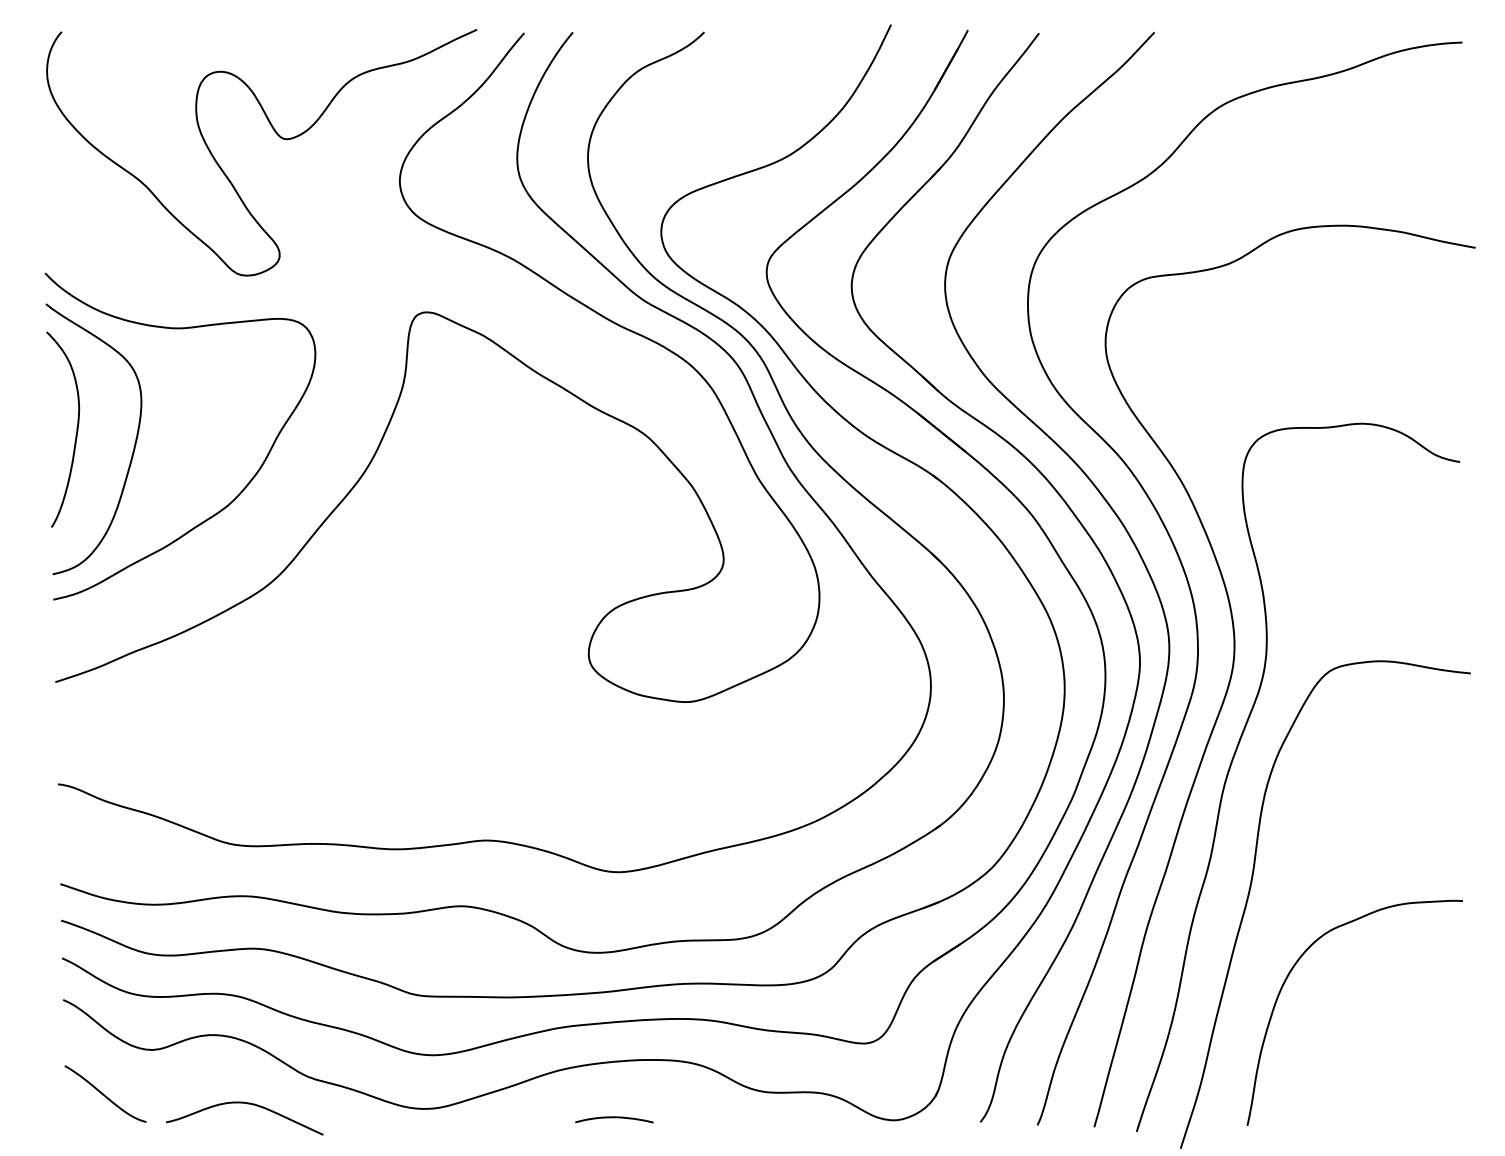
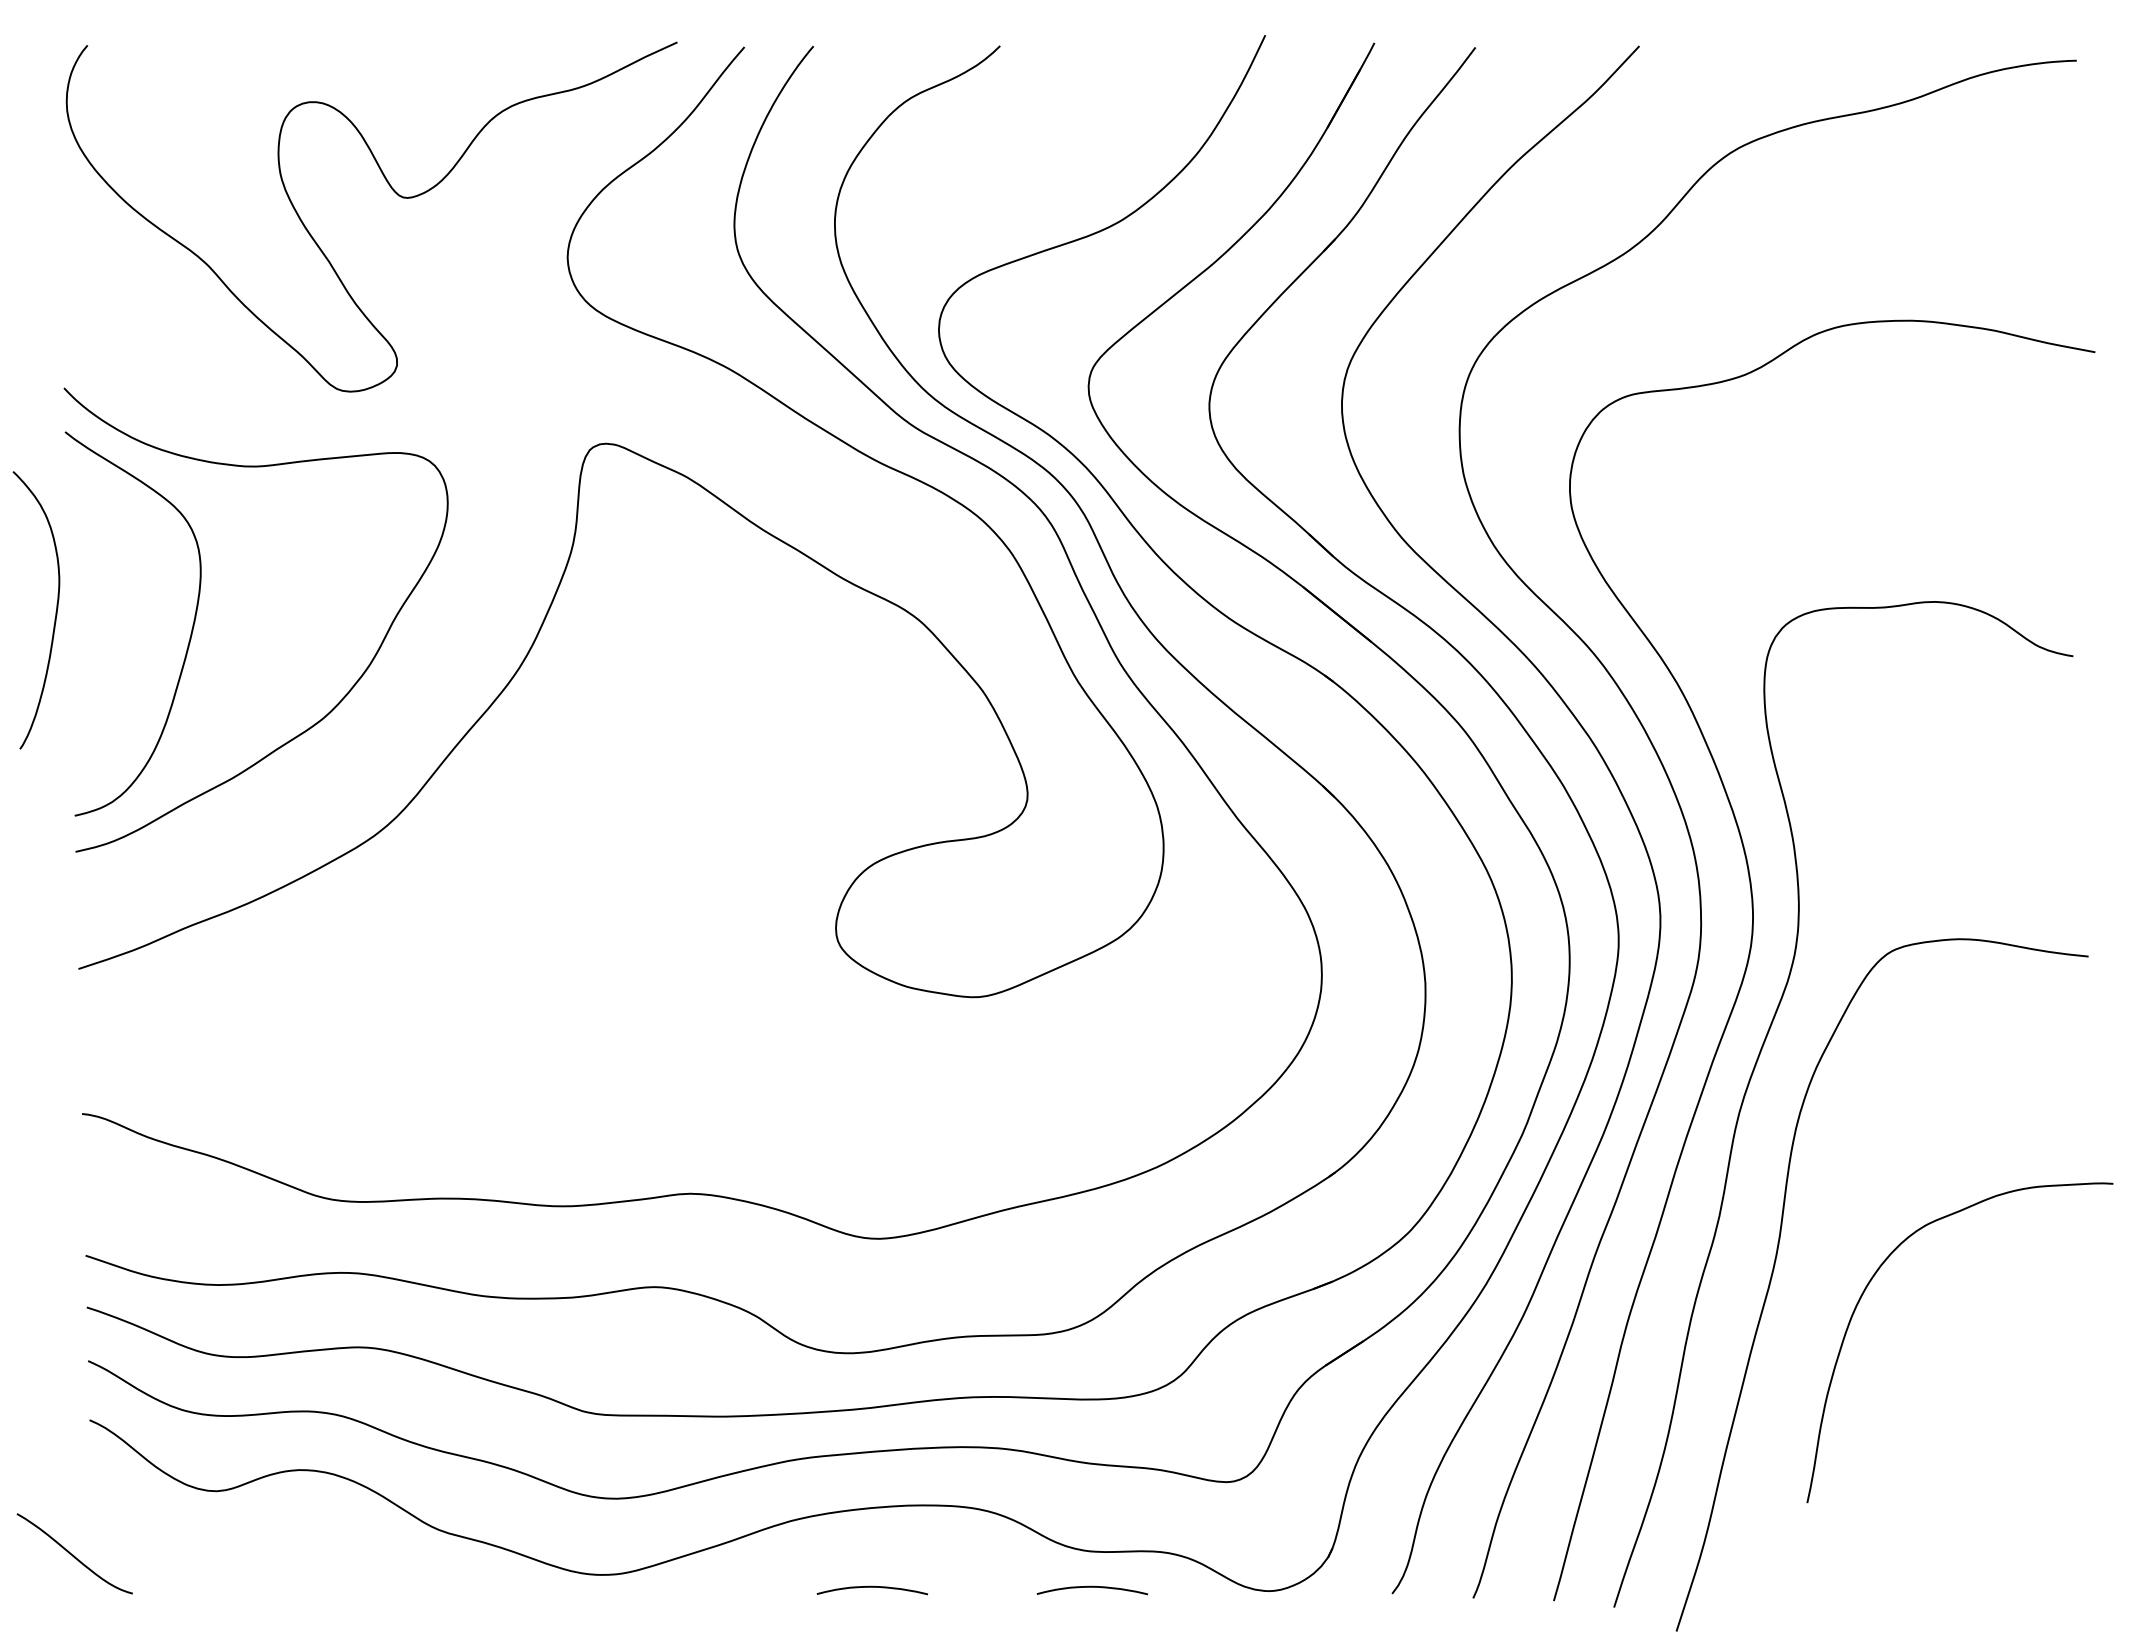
curve: (76, 430) -> (55, 611), moved
curve: (1289, 975) -> (1866, 1289), moved
curve: (104, 1094) -> (73, 1554), moved
curve: (248, 1104) -> (353, 1568), removed
curve: (768, 1117) -> (1091, 1587), added

